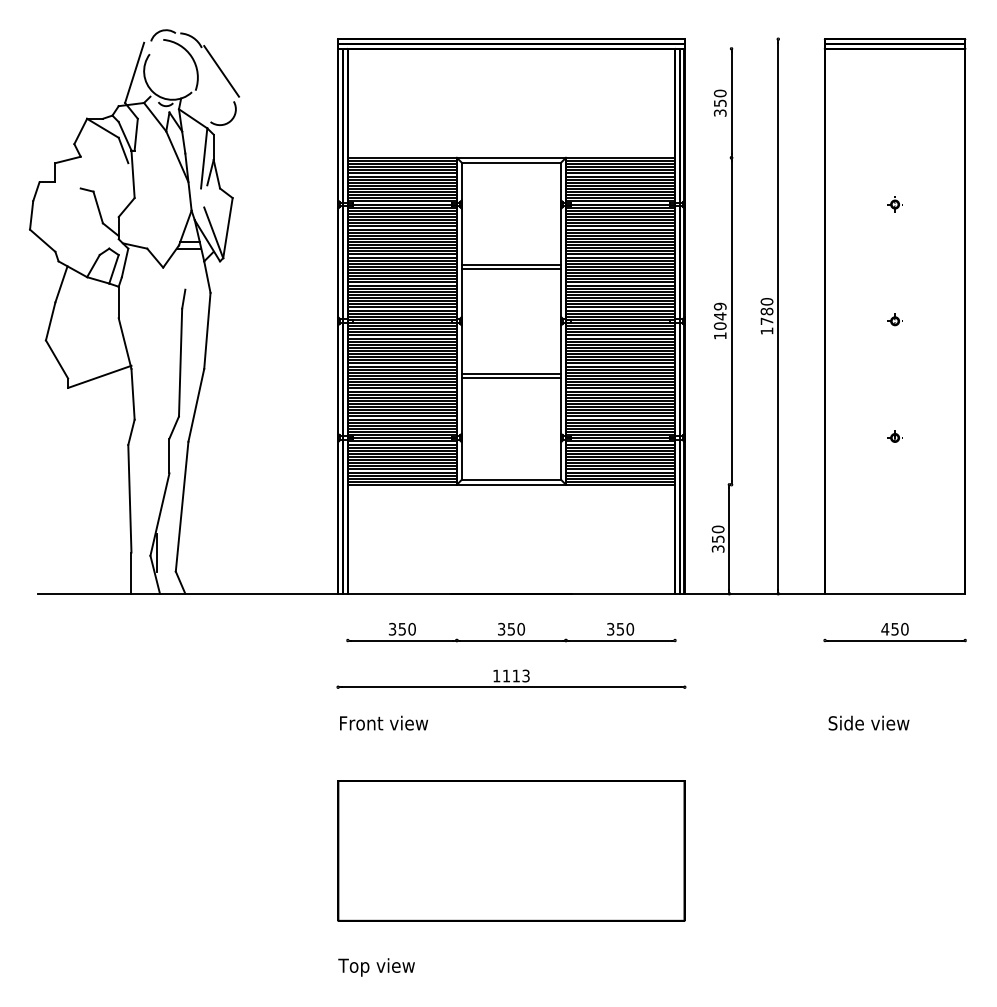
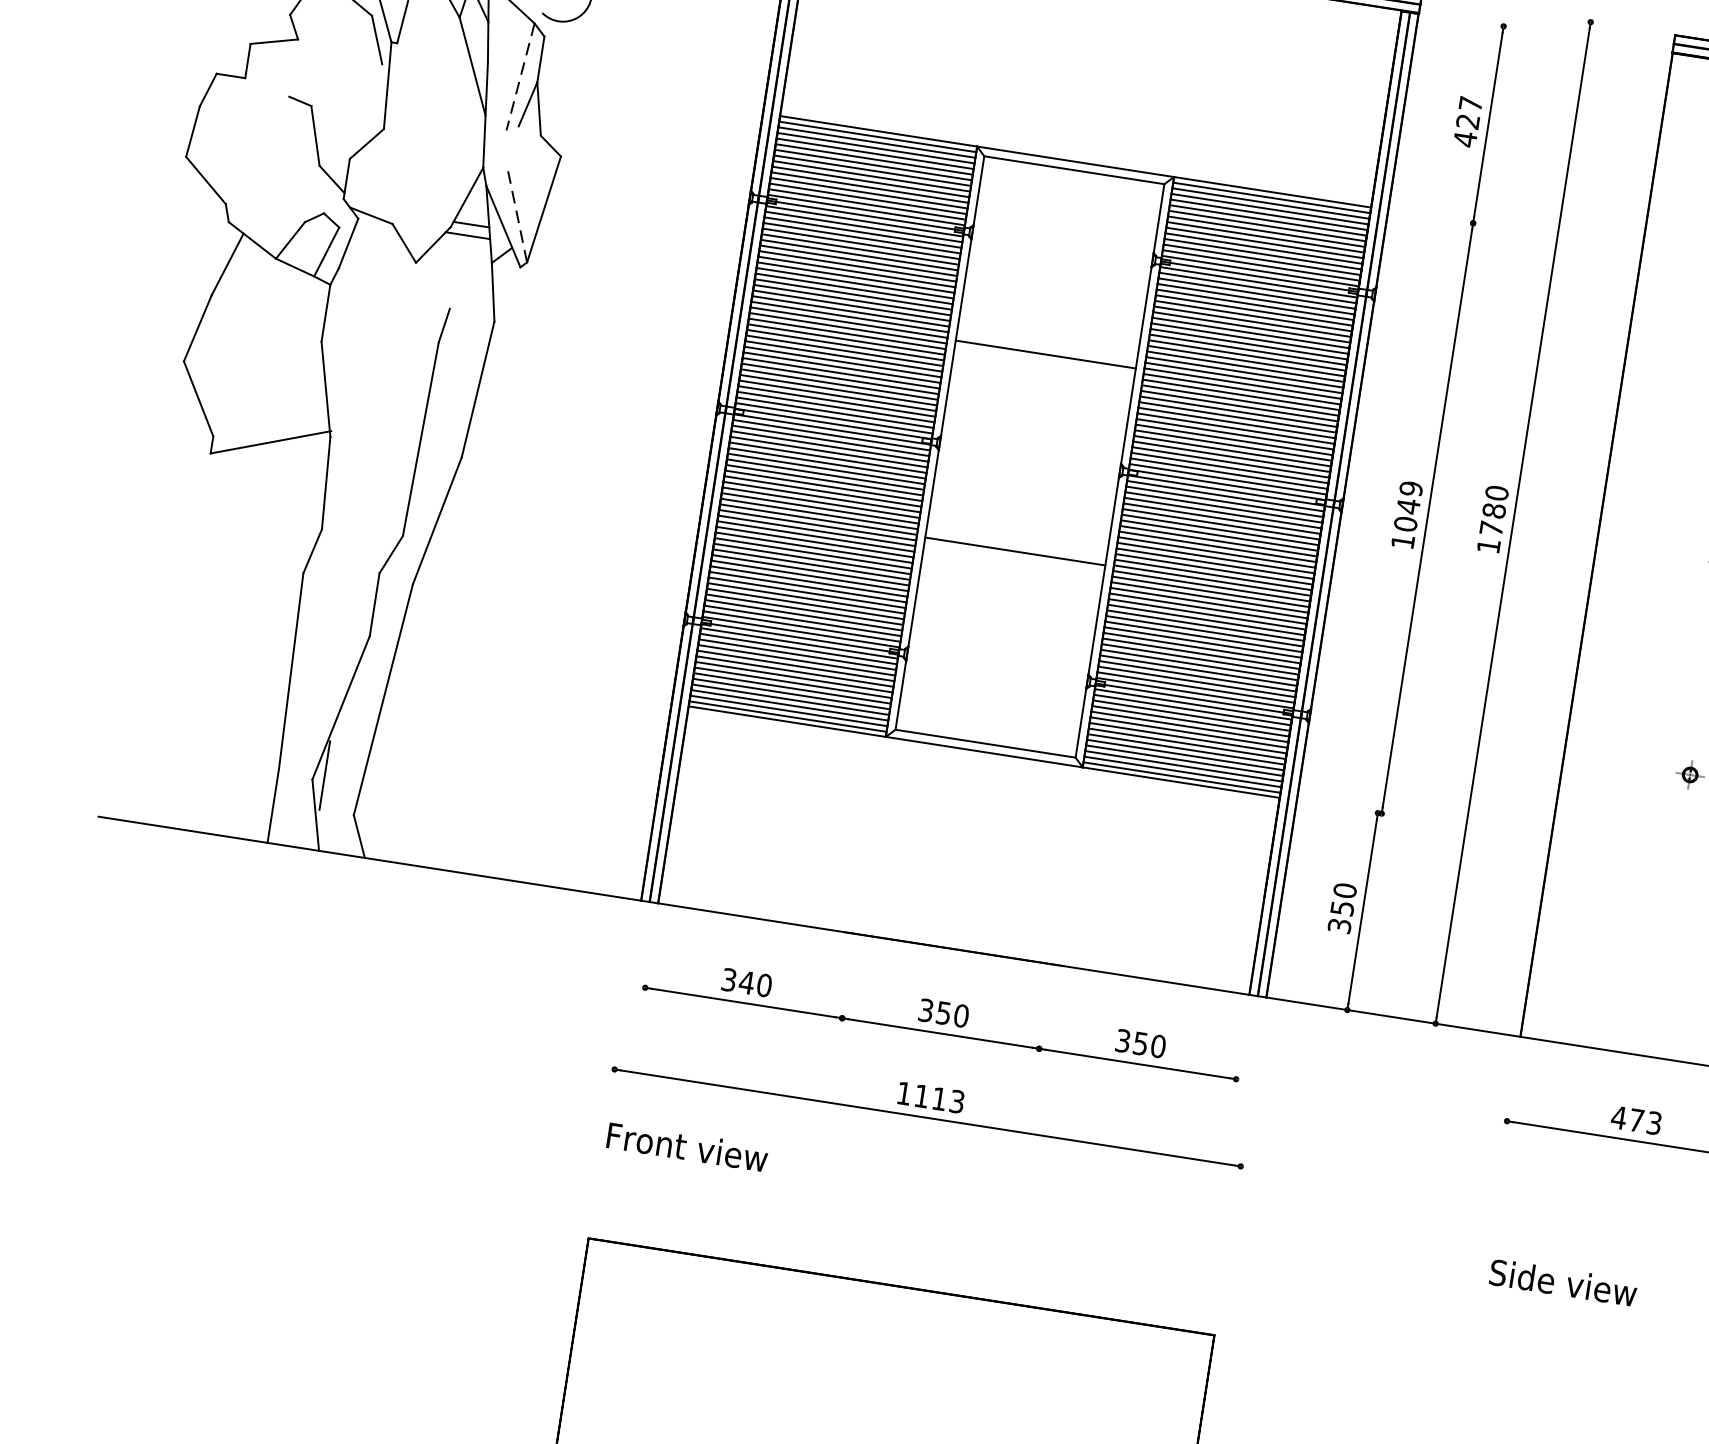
text: (719, 103) -> (1466, 121), 350 -> 427
line: (204, 158) -> (521, 77), solid -> dashed
line: (213, 232) -> (516, 213), solid -> dashed
line: (511, 269) -> (1044, 363), removed
line: (511, 378) -> (1014, 560), removed
text: (402, 629) -> (747, 983), 350 -> 340
text: (899, 629) -> (1644, 1122), 450 -> 473

